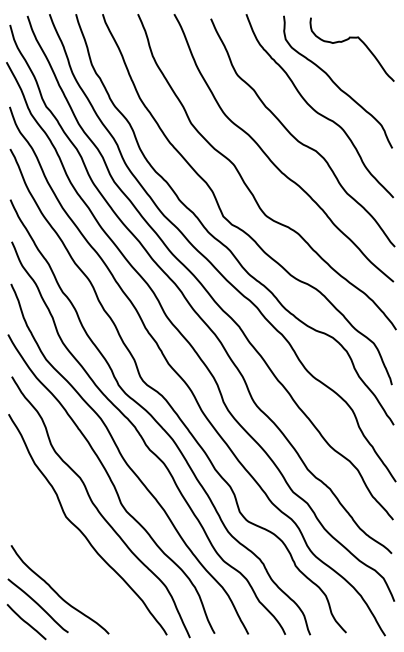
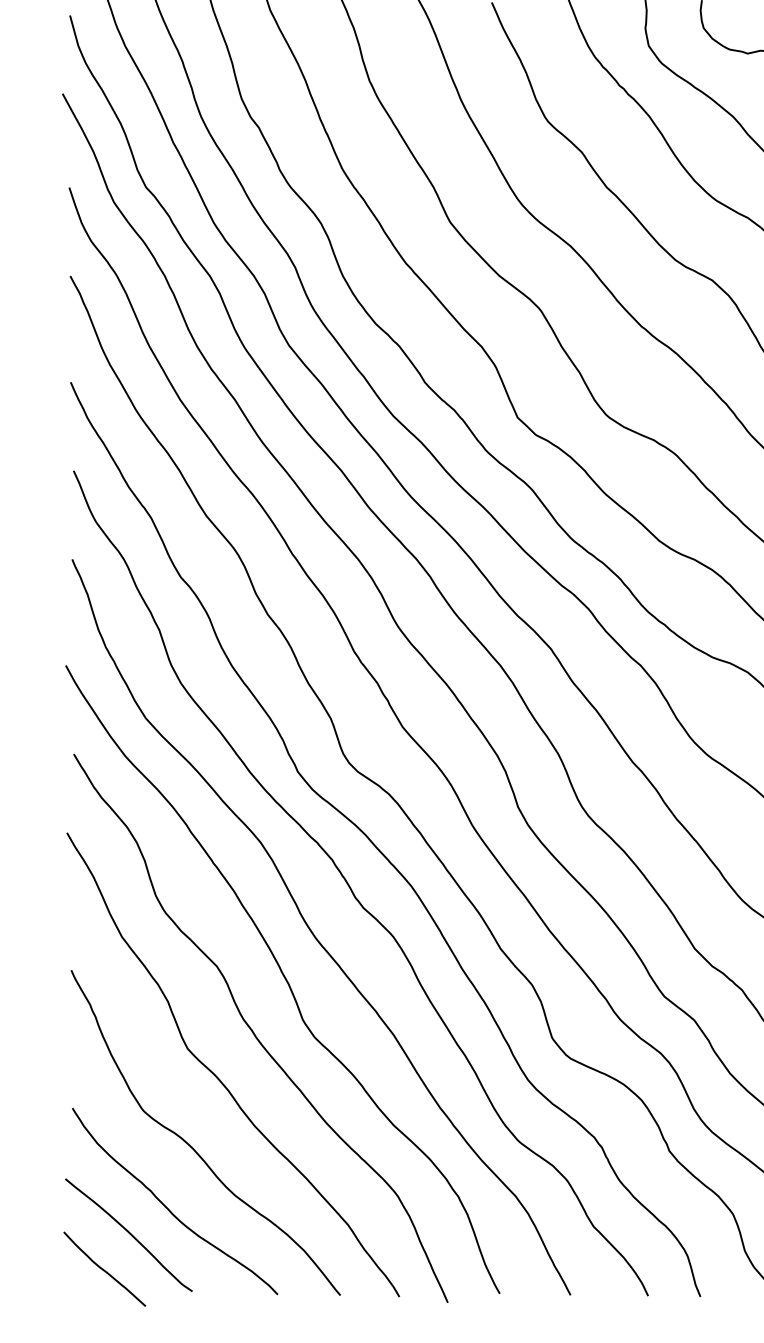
curve: (67, 562) -> (190, 1144), added

